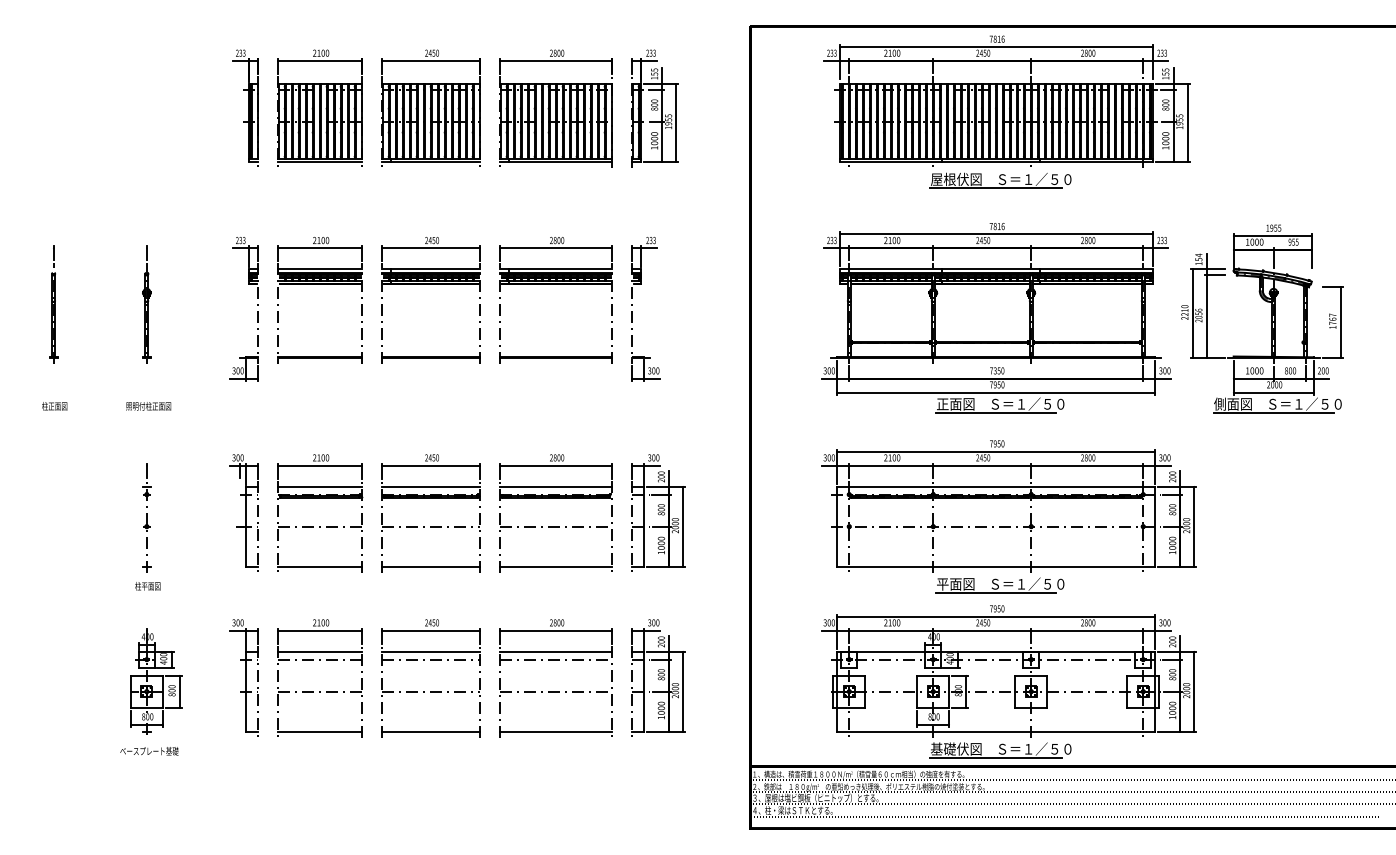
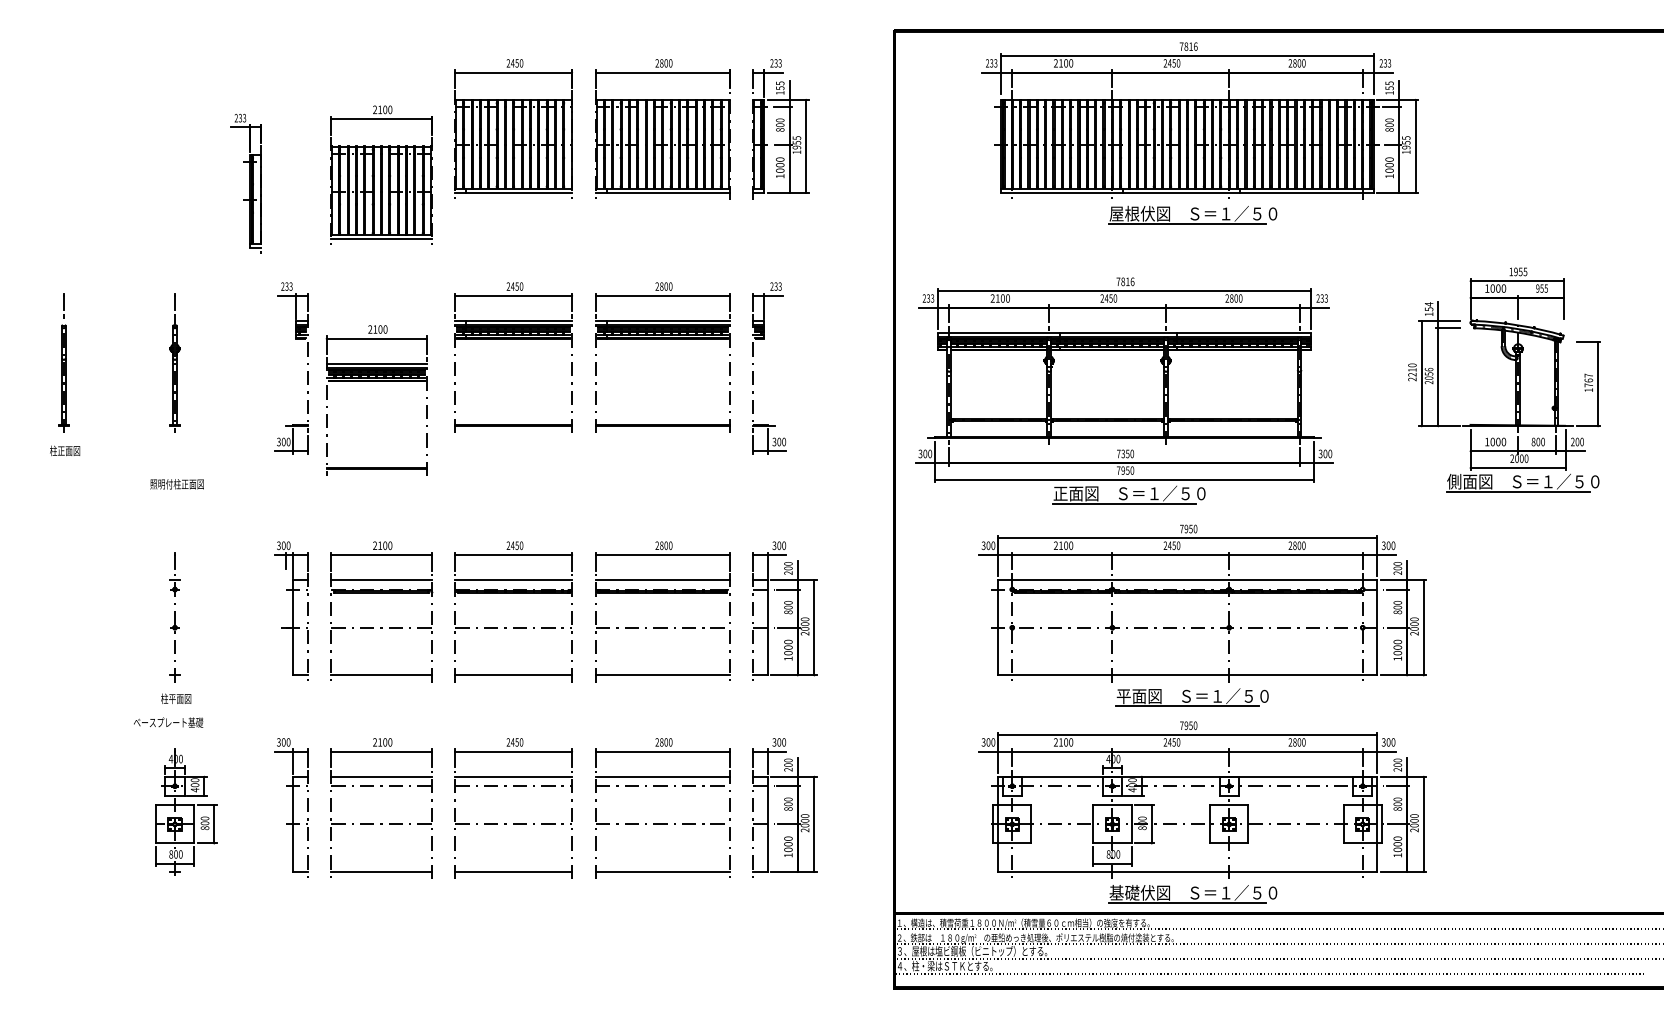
part: (245, 107) -> (246, 182), moved
part: (319, 107) -> (380, 174), moved
part: (319, 284) -> (376, 381), moved
part: (996, 318) -> (1124, 391), moved
text: (54, 406) -> (64, 451), moved
text: (149, 751) -> (168, 722), moved

